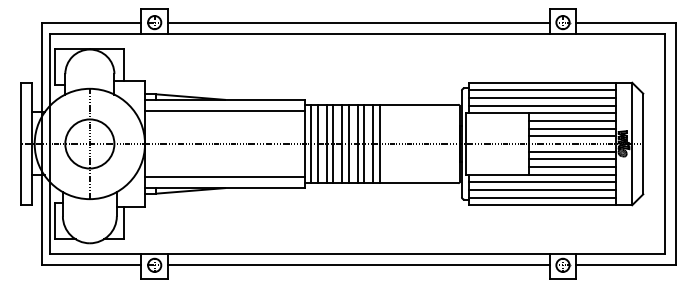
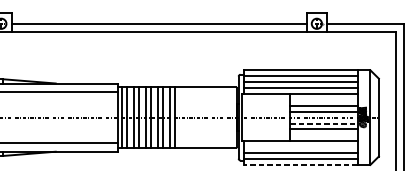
line: (571, 121) -> (323, 100), removed
line: (572, 151) -> (324, 123), solid -> dashed
line: (571, 166) -> (323, 135), removed
line: (541, 182) -> (300, 147), removed
line: (541, 205) -> (300, 165), solid -> dashed

